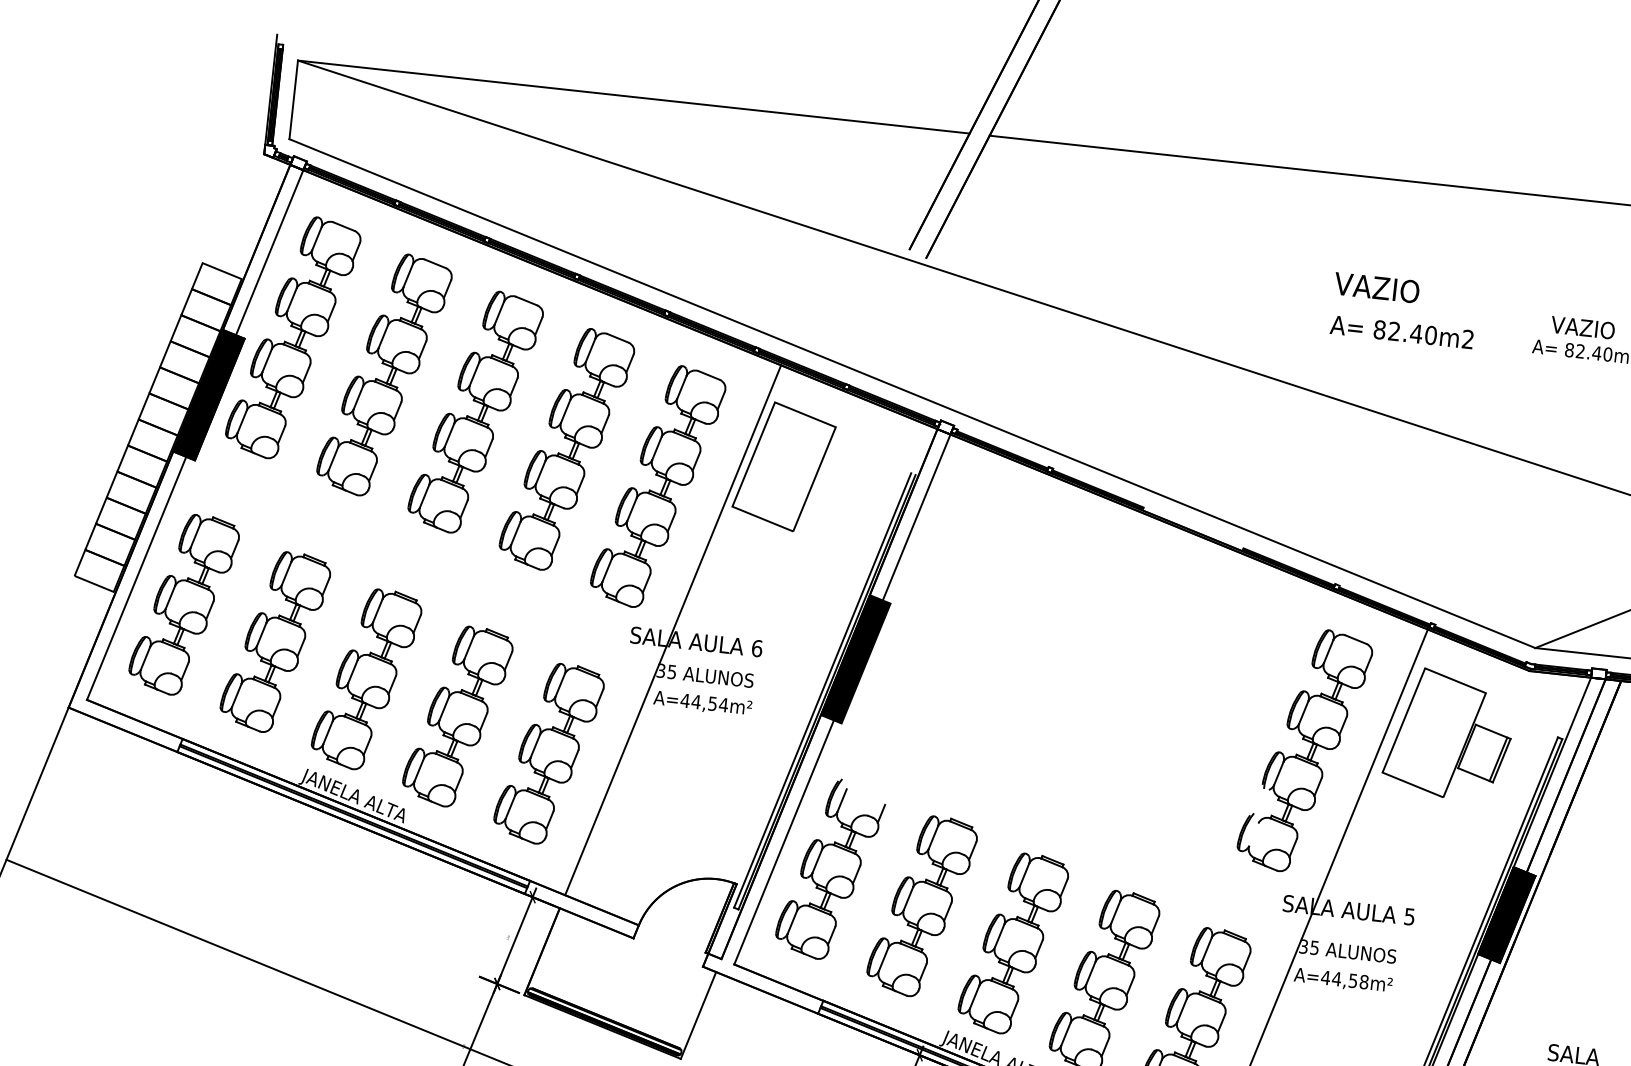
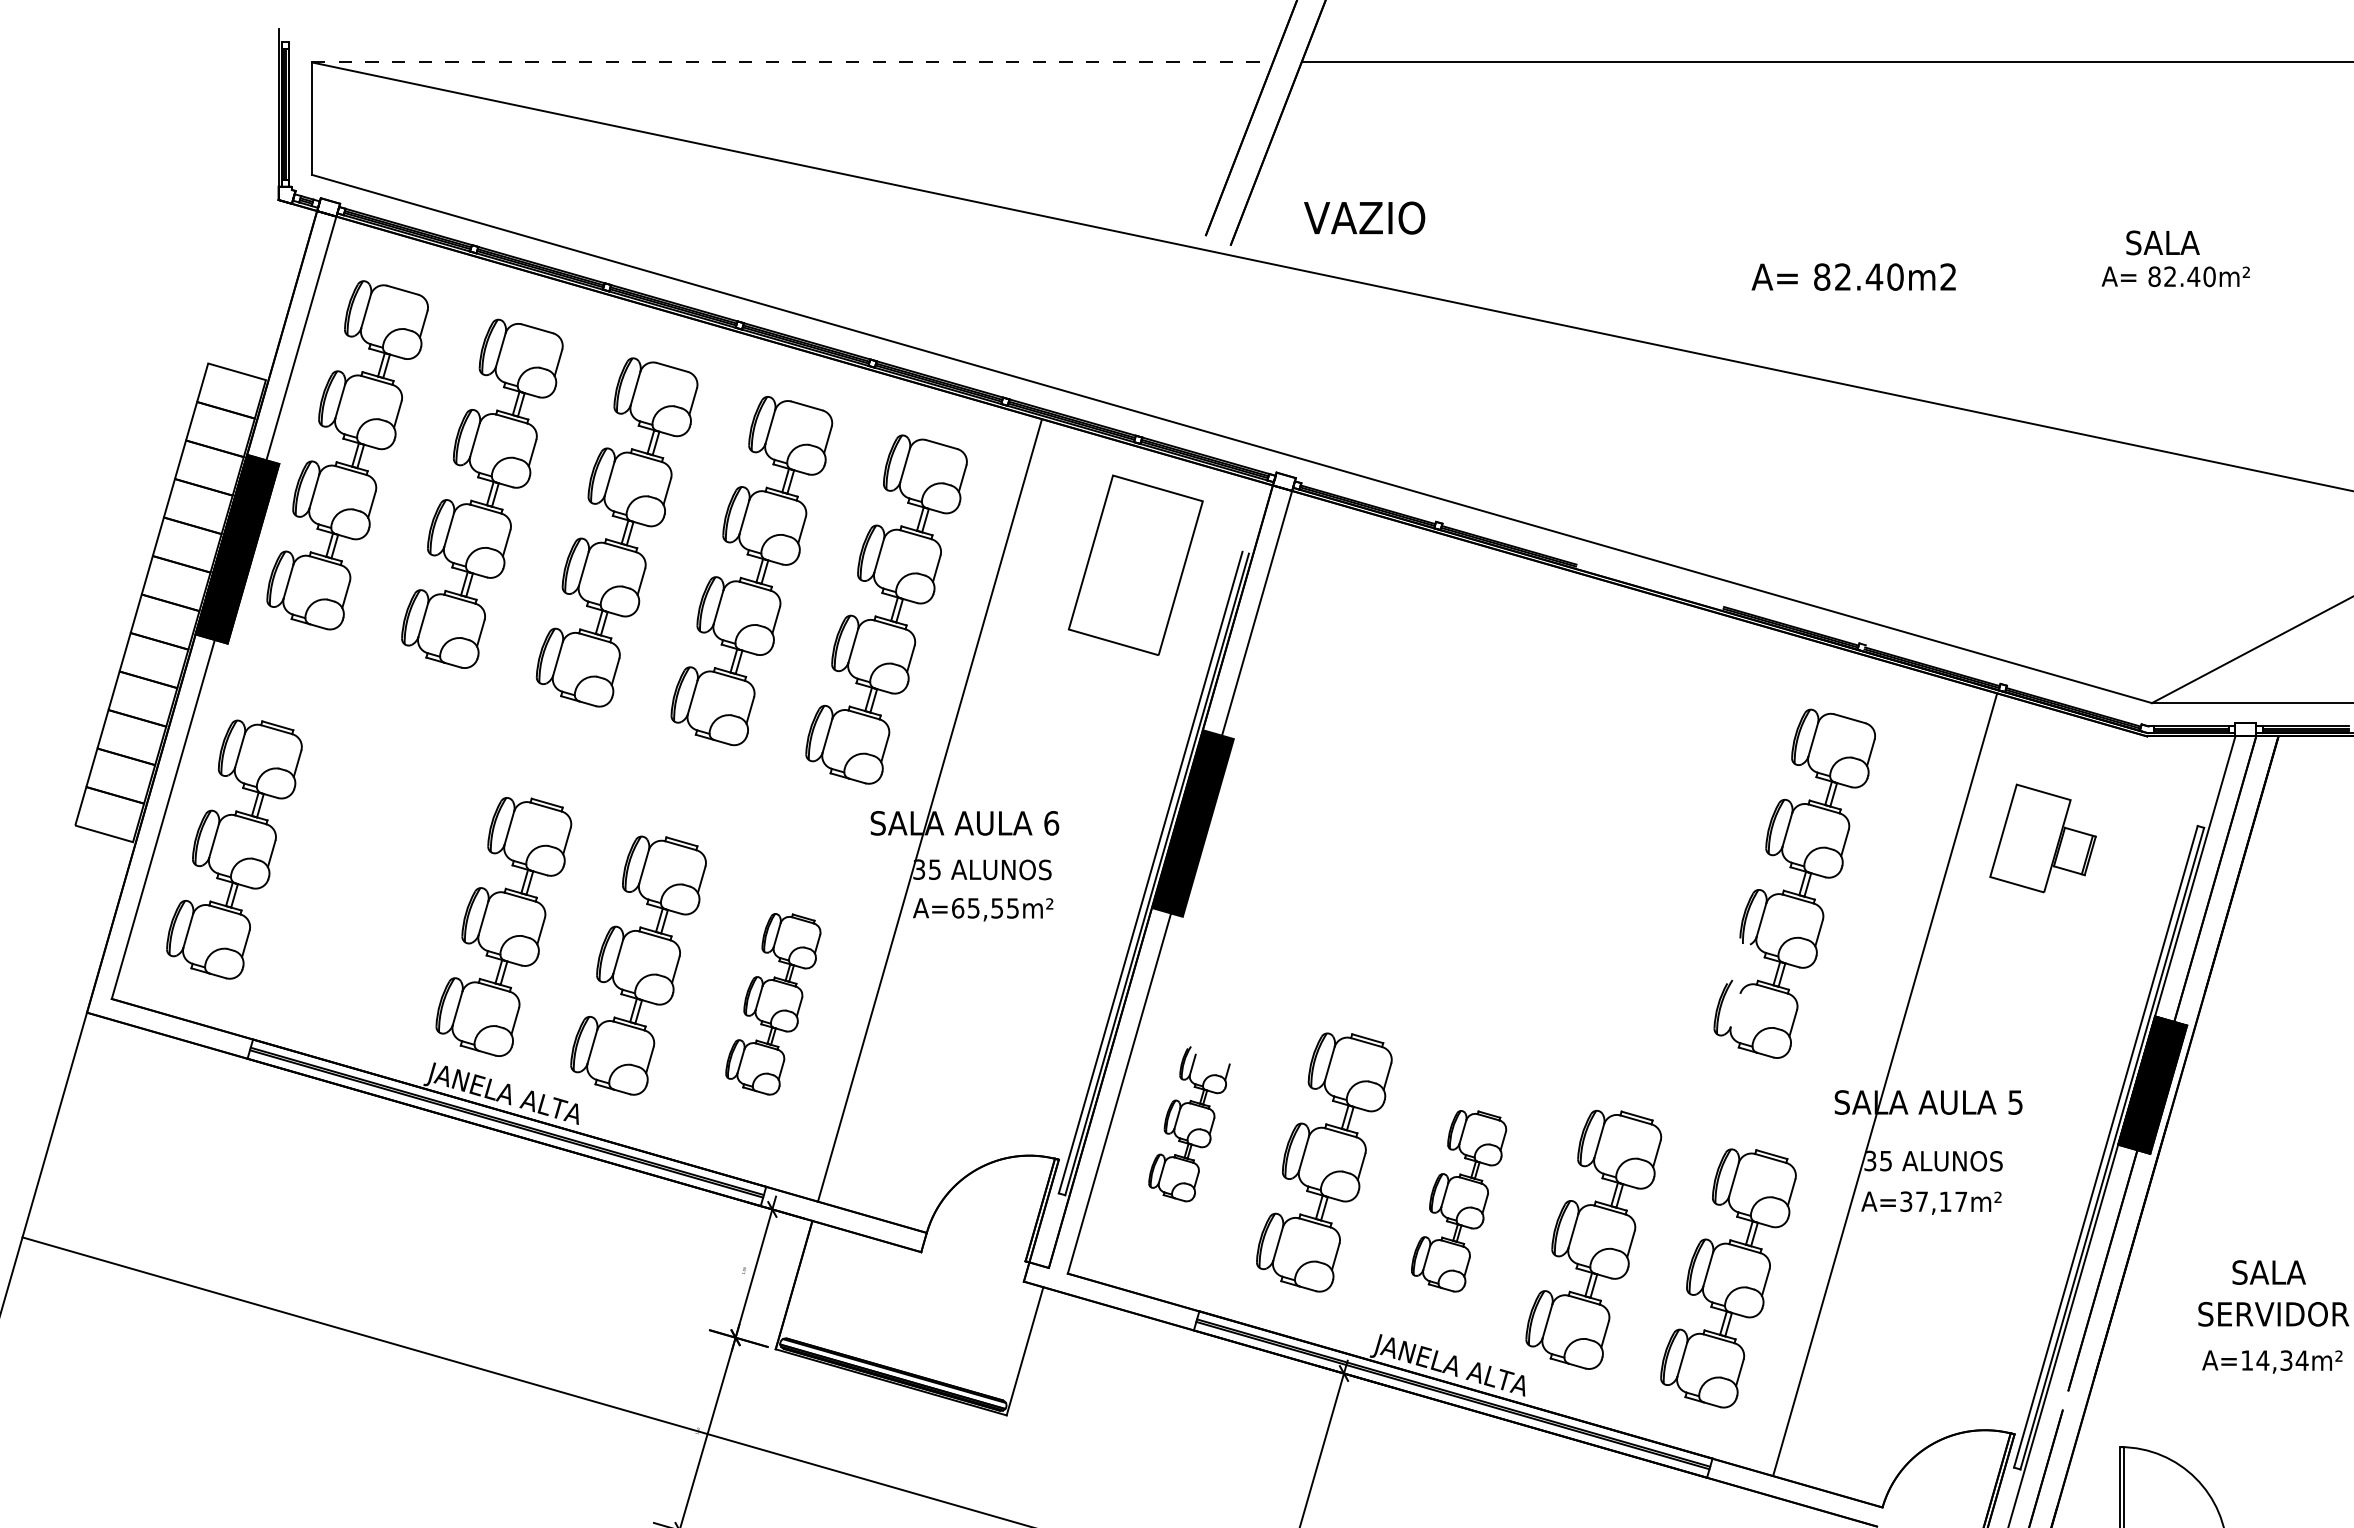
line: (633, 97) -> (792, 62), solid -> dashed
text: (1376, 287) -> (1364, 217), moved
text: (1582, 327) -> (2169, 242), VAZIO -> SALA
text: (1401, 331) -> (1853, 276), moved
part: (783, 466) -> (1135, 564), moved
part: (274, 642) -> (368, 888), removed
text: (704, 703) -> (985, 908), A=44,54m² -> A=65,55m²
part: (1448, 734) -> (2042, 838), size x0.6
part: (1308, 753) -> (1800, 886), moved
part: (549, 754) -> (773, 1004), size x0.7
part: (830, 868) -> (1189, 1123), size x0.6
part: (1012, 943) -> (1458, 1201), size x0.7
text: (1344, 979) -> (1933, 1201), A=44,58m² -> A=37,17m²

